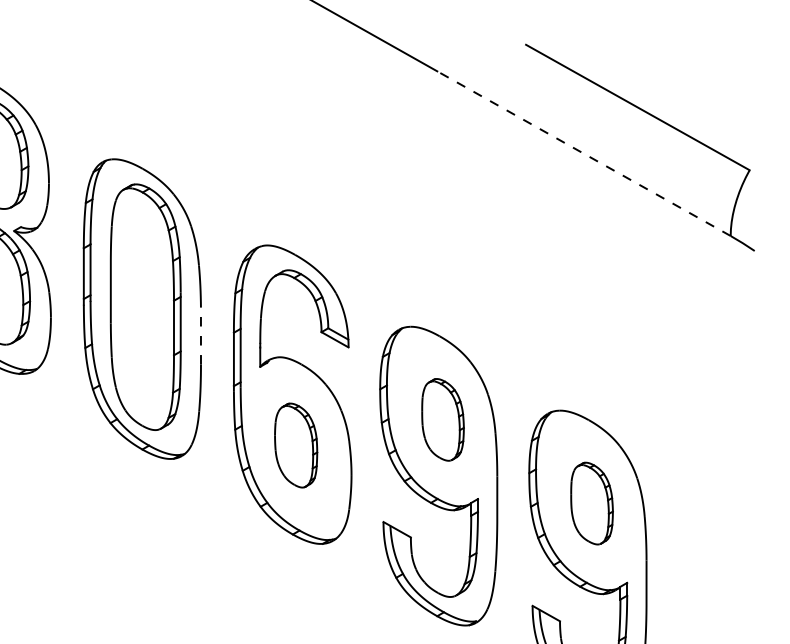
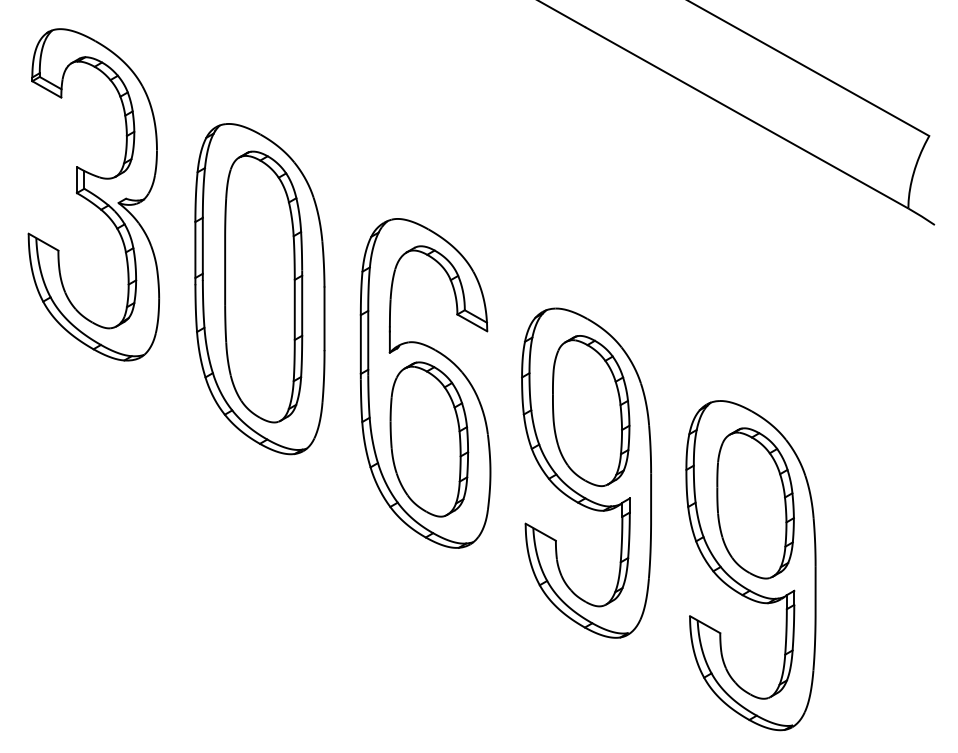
line: (582, 153) -> (745, 117), dashed -> solid
line: (200, 335) -> (324, 318), dashed -> solid
part: (443, 420) -> (591, 411), size x1.67
part: (296, 445) -> (429, 439), size x1.67
part: (592, 503) -> (755, 503), size x1.67

